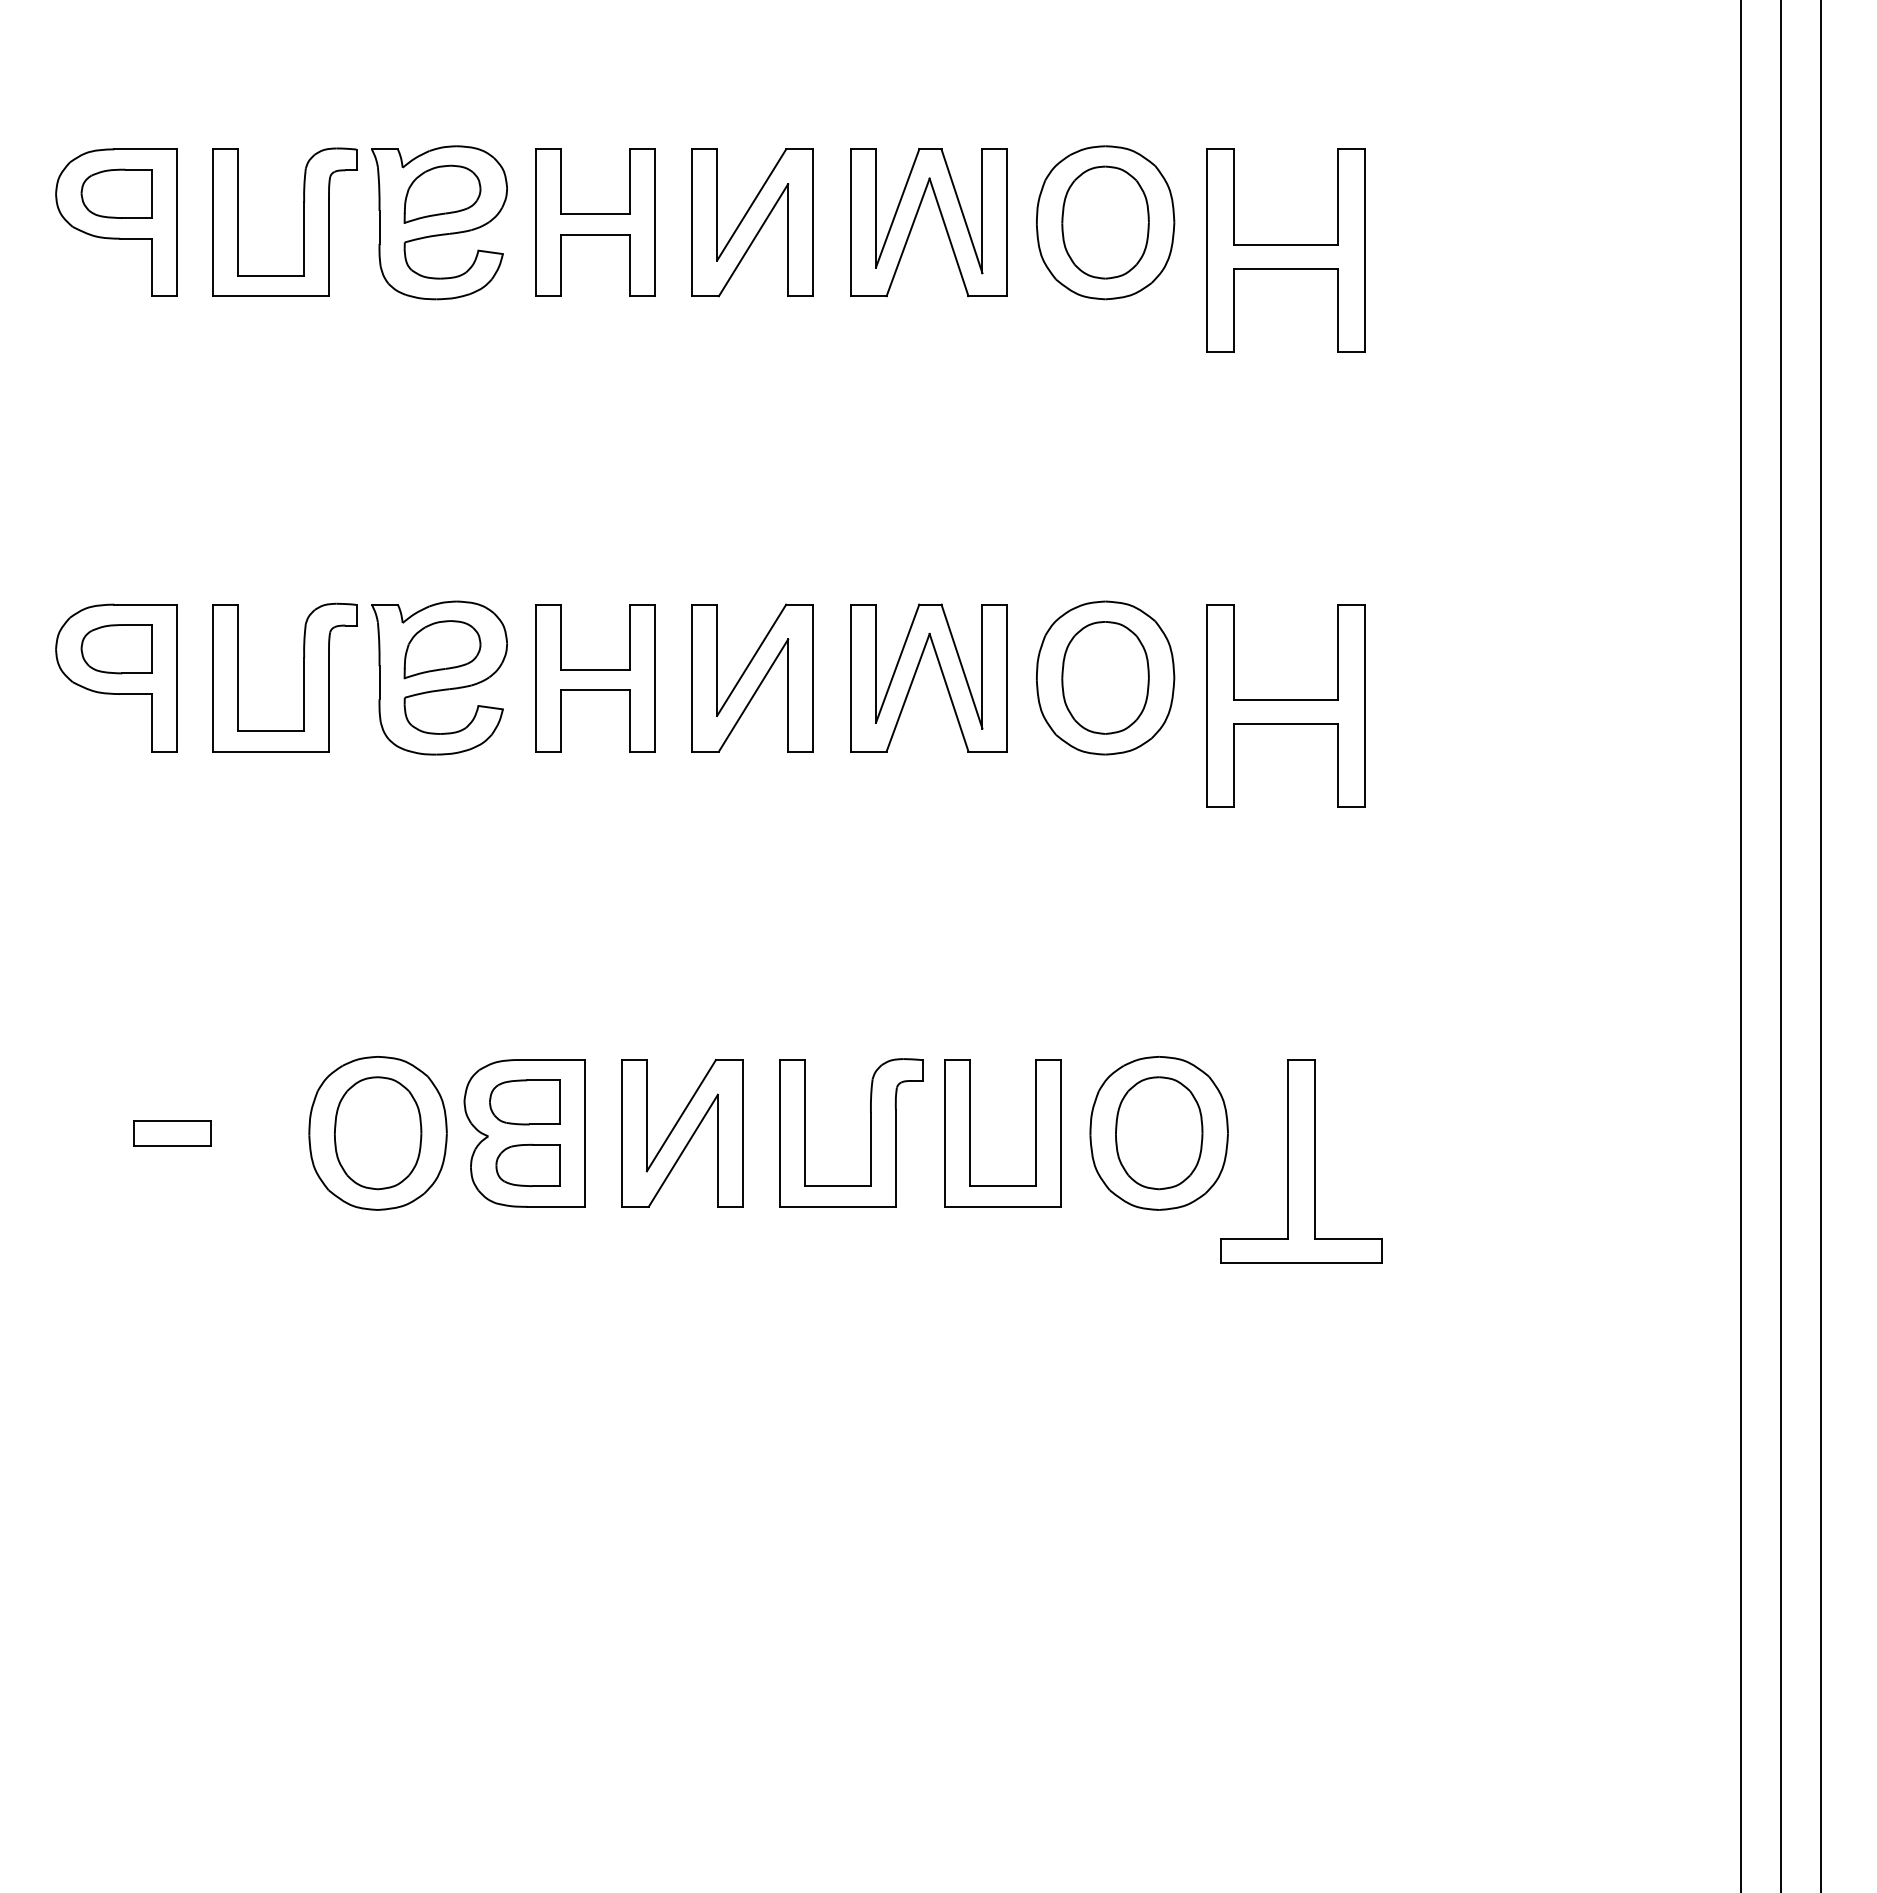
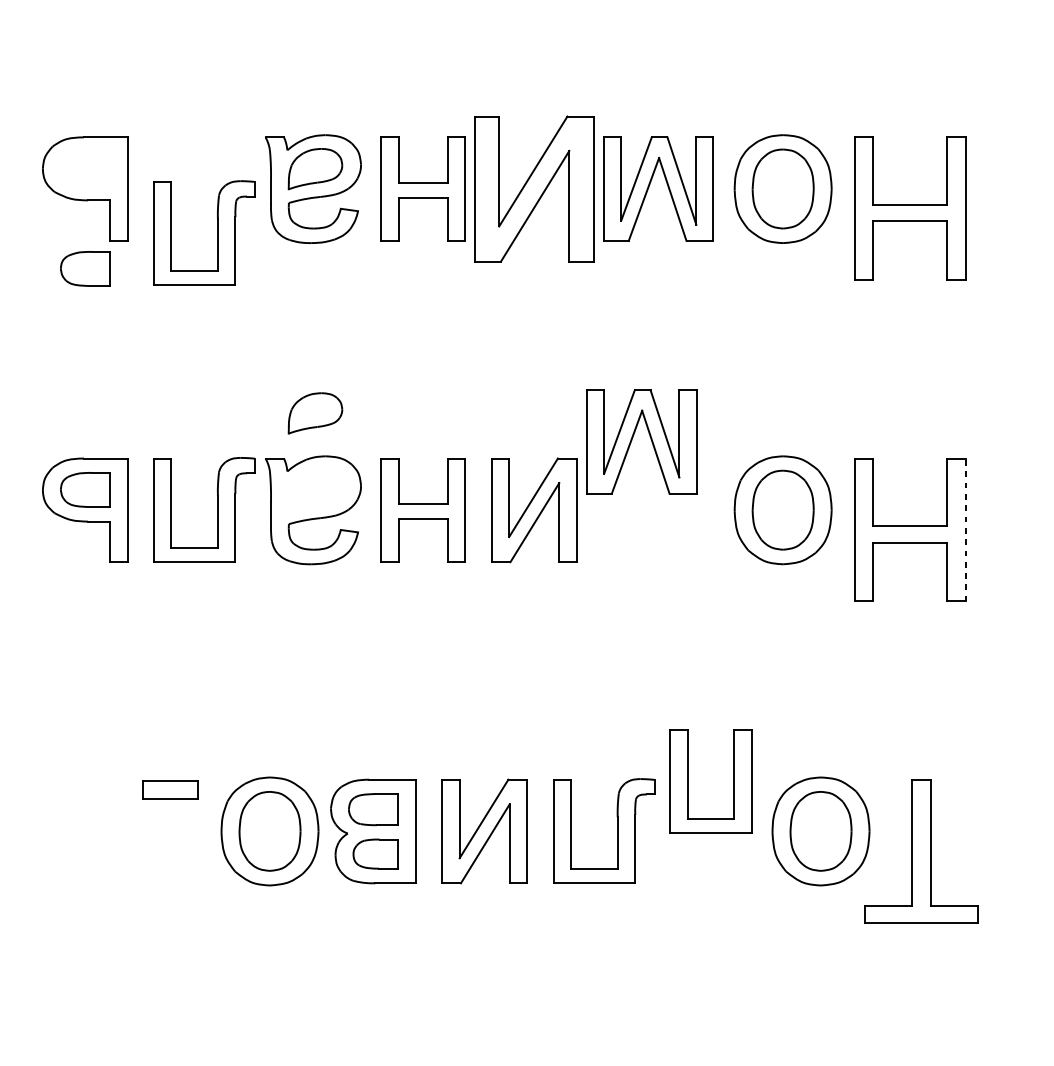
part: (116, 193) -> (85, 268), moved
part: (303, 221) -> (217, 232), moved
part: (752, 222) -> (534, 188), size x1.4
part: (442, 649) -> (315, 413), moved
part: (916, 673) -> (632, 438), moved
line: (1365, 705) -> (966, 529), solid -> dashed
part: (172, 1133) -> (170, 789), moved
part: (970, 1133) -> (687, 781), moved

